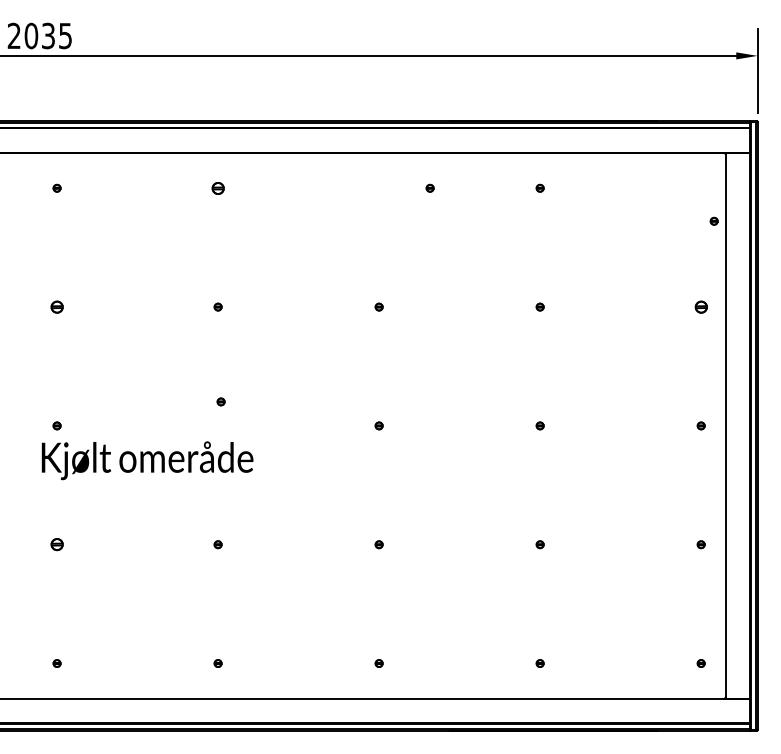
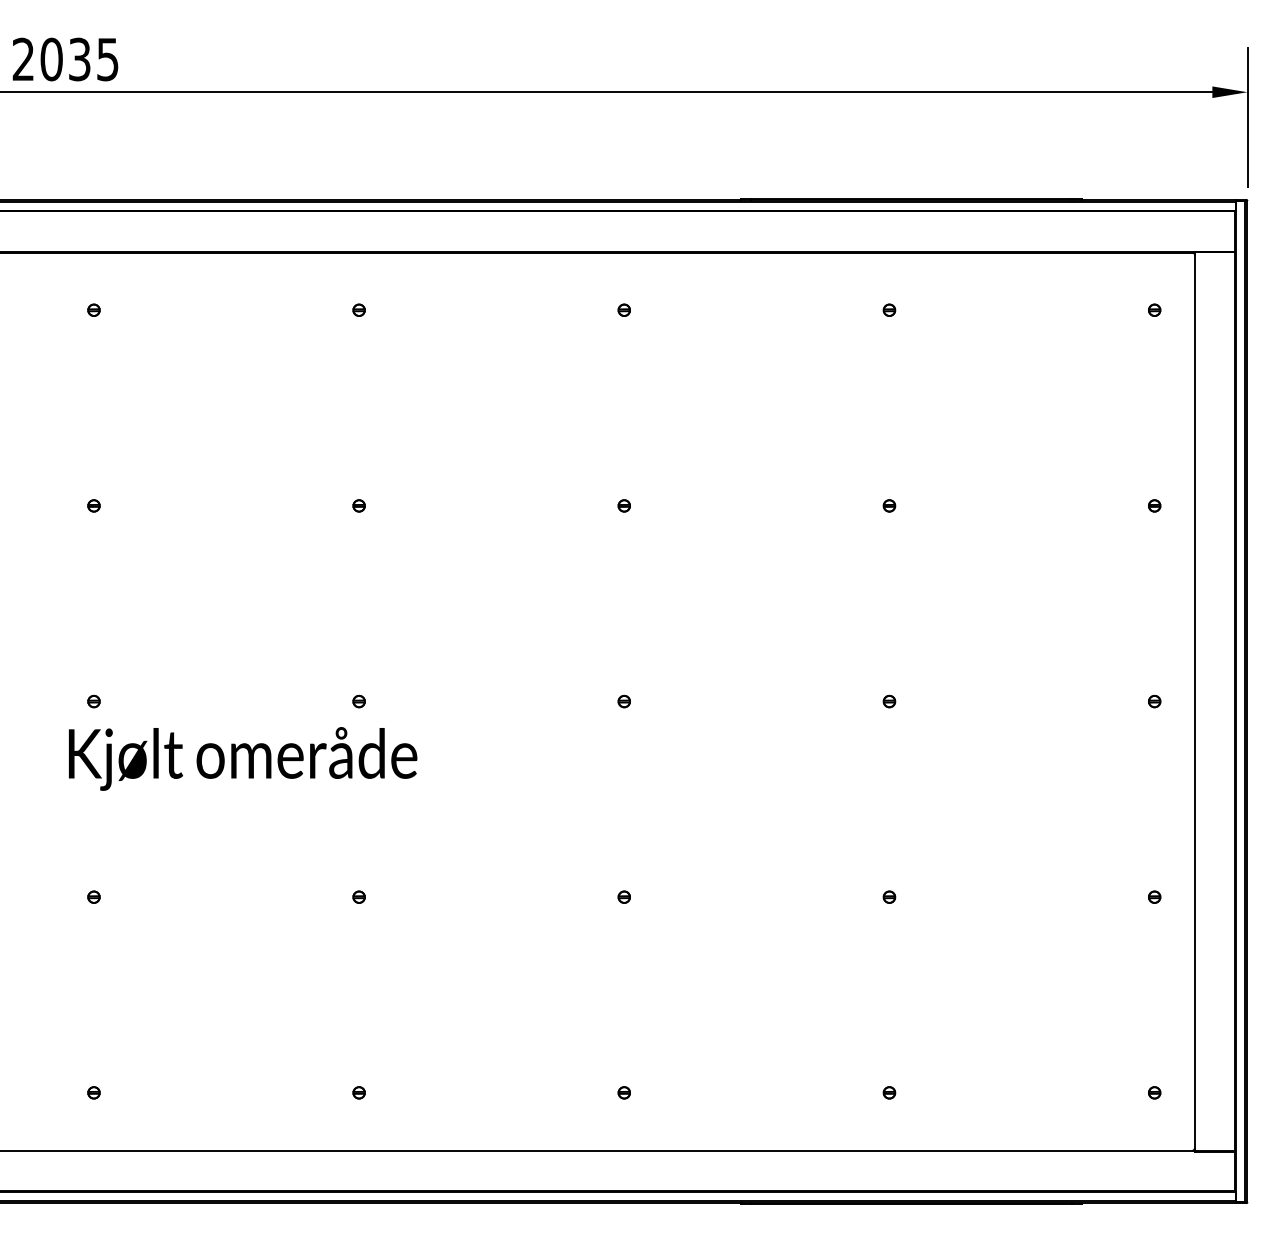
part: (217, 187) -> (358, 308), size x0.62
part: (429, 187) -> (623, 308), moved
part: (713, 220) -> (1153, 308), moved
part: (56, 306) -> (93, 504), size x0.62
part: (700, 306) -> (1153, 504), size x0.62
part: (220, 401) -> (358, 700), moved
part: (56, 544) -> (93, 896), size x0.62

